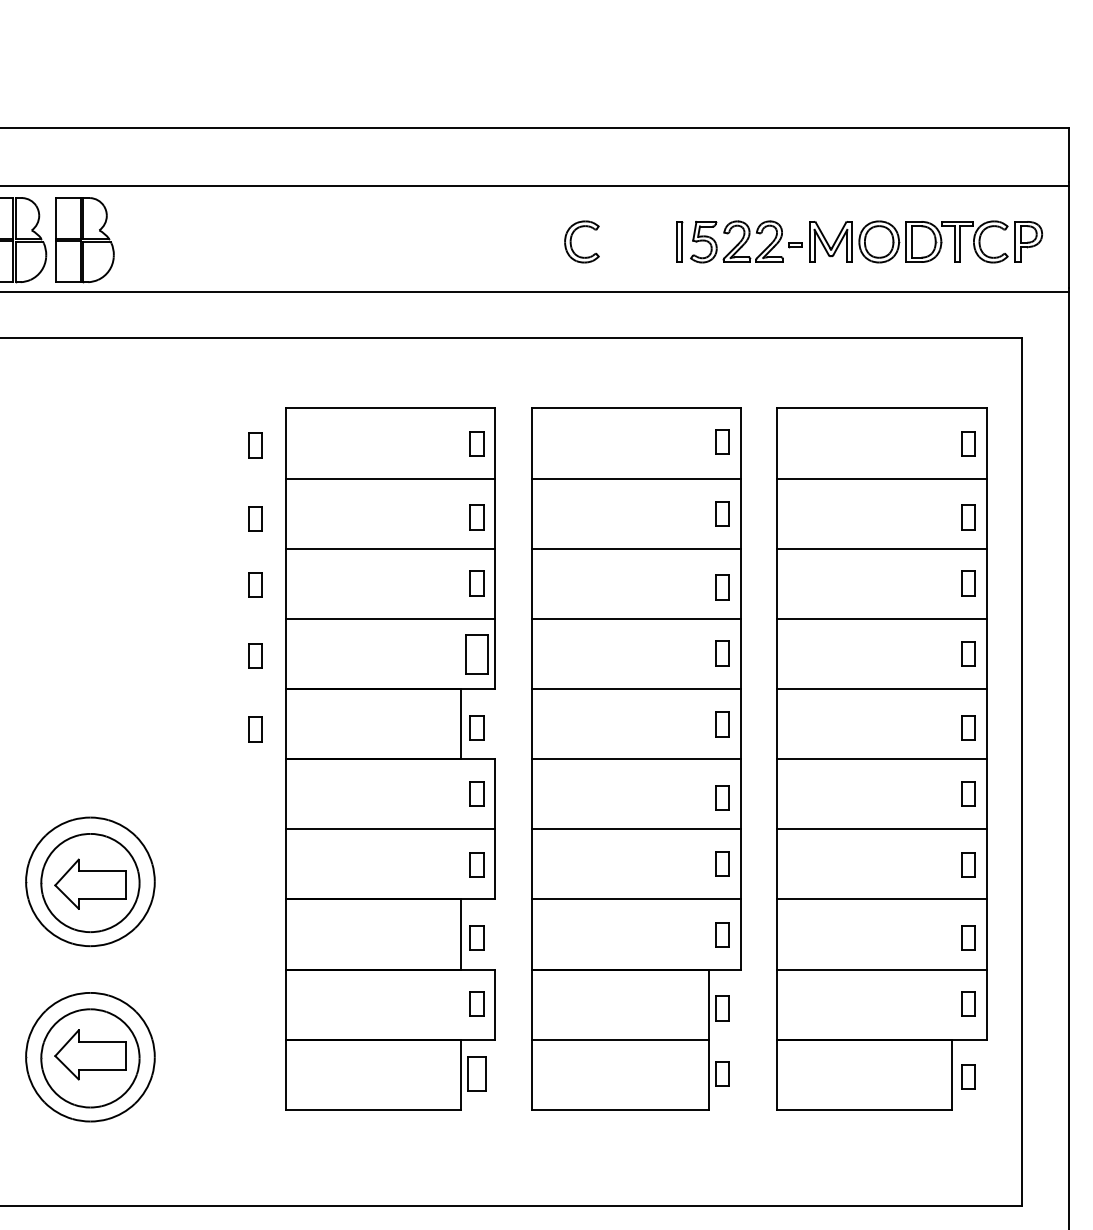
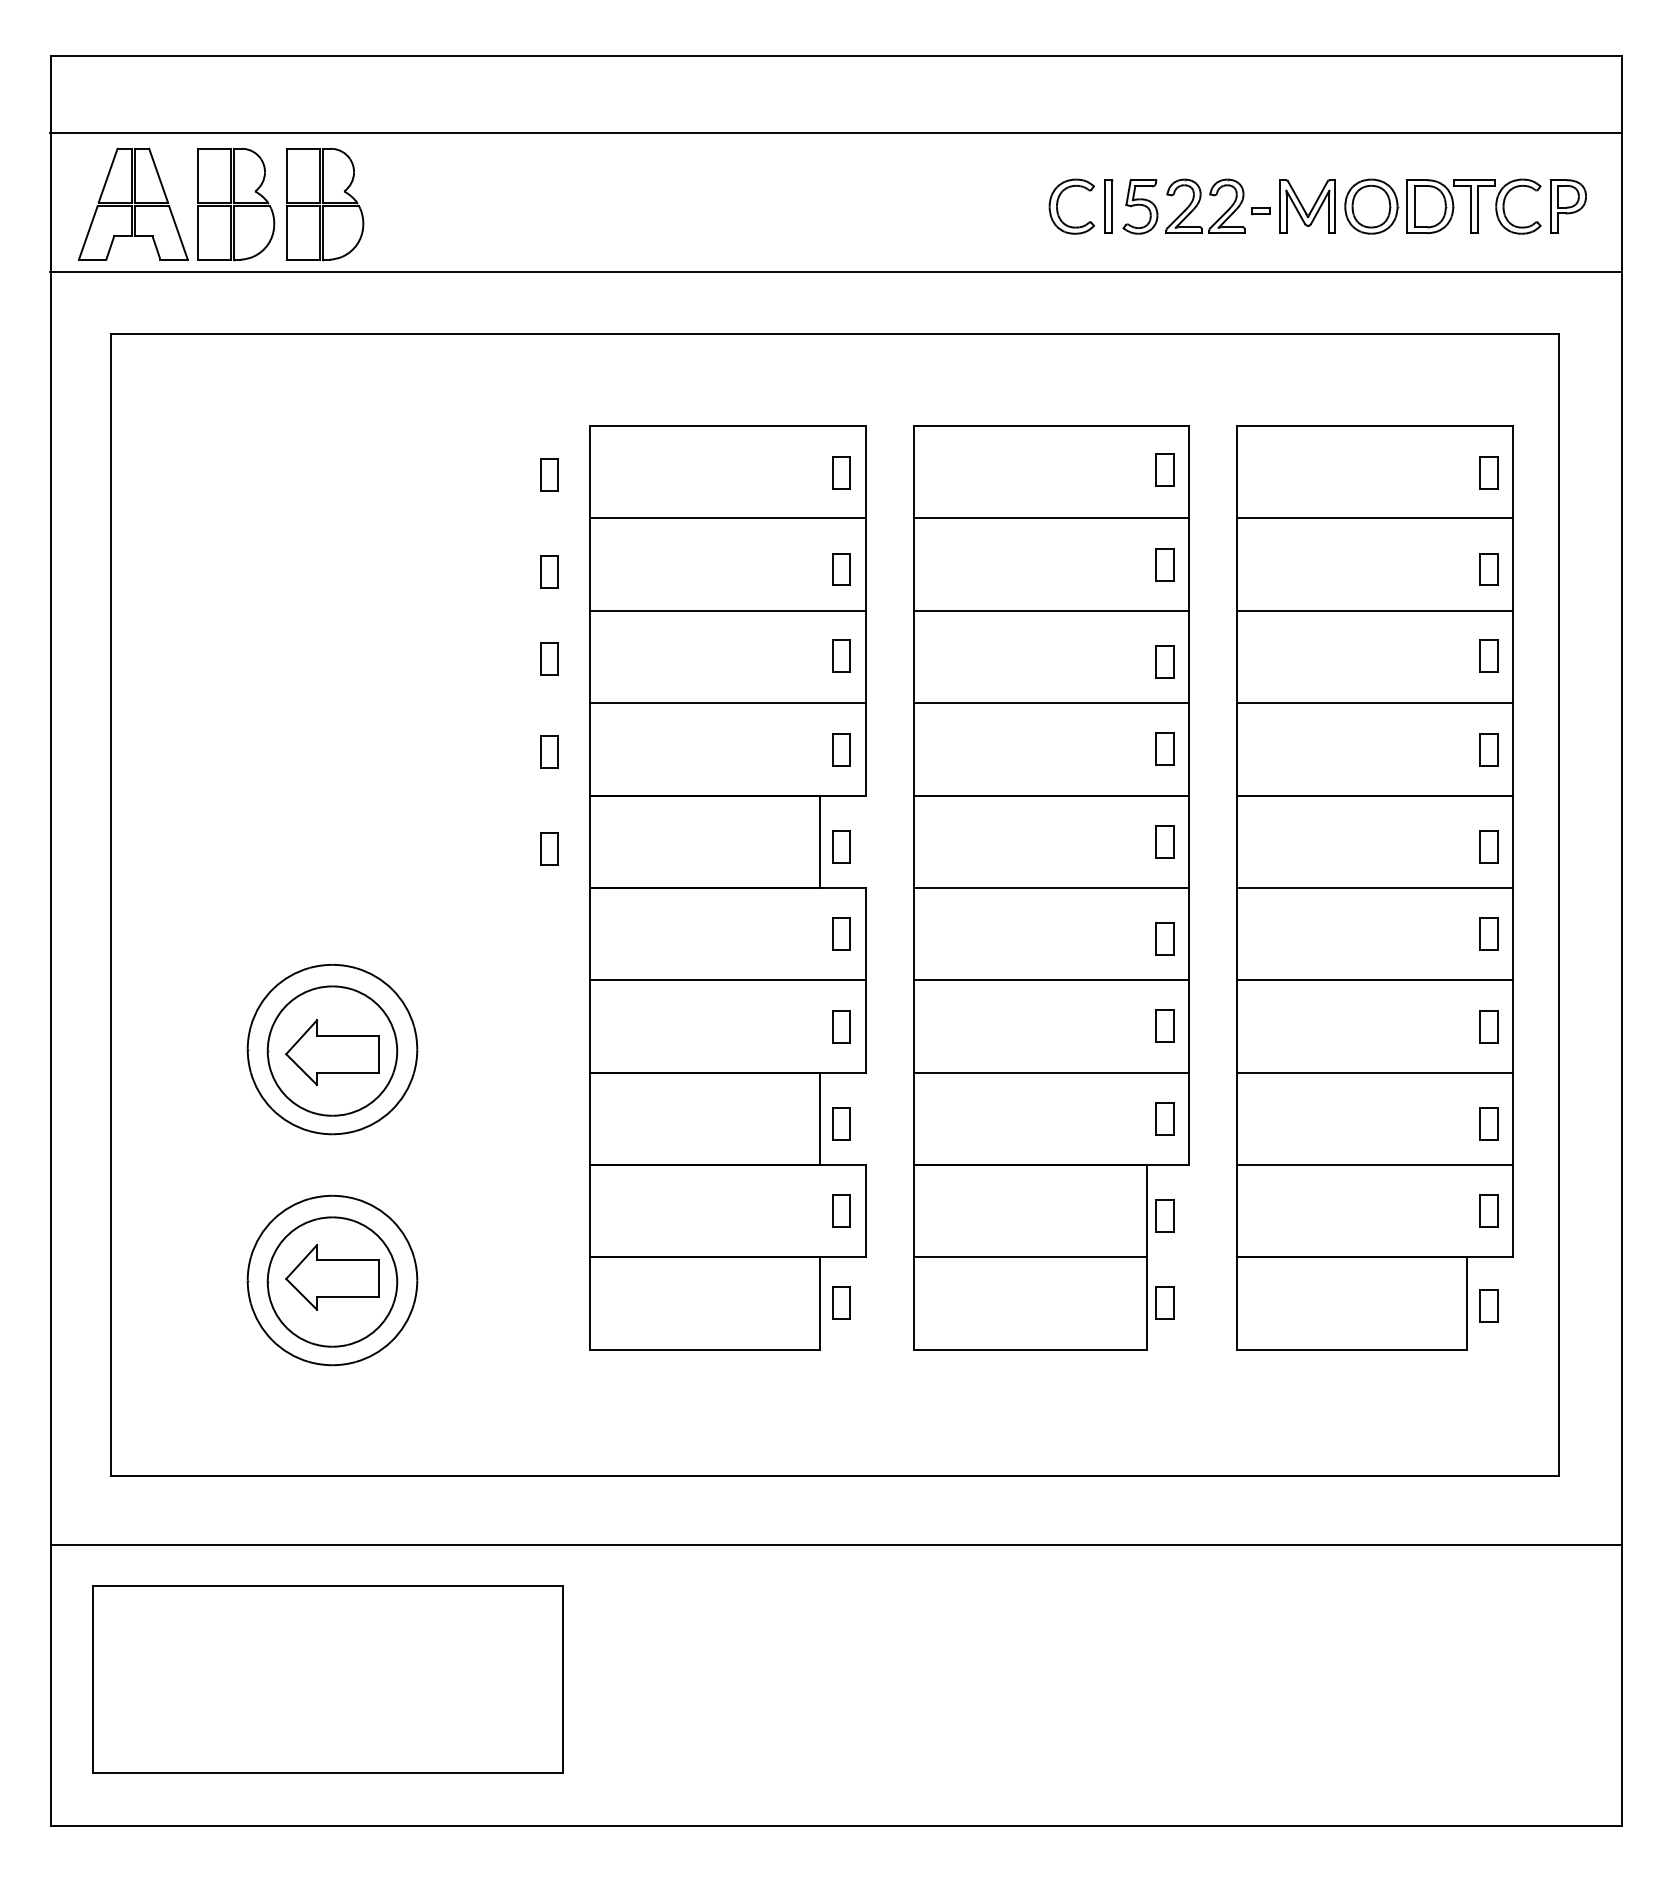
part: (571, 239) -> (1058, 203), moved
part: (476, 654) -> (841, 749), size x0.62
part: (476, 1073) -> (841, 1302), size x0.71

